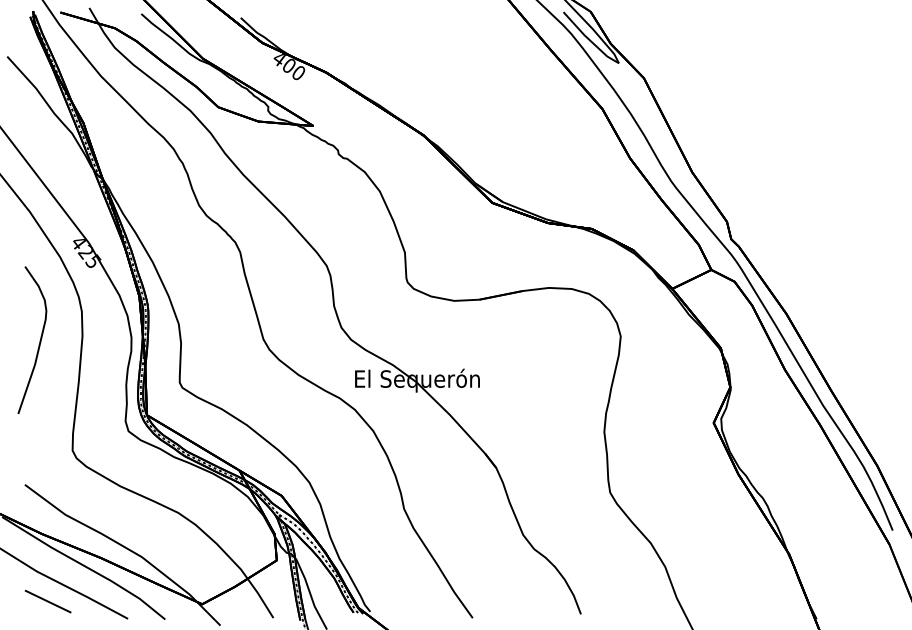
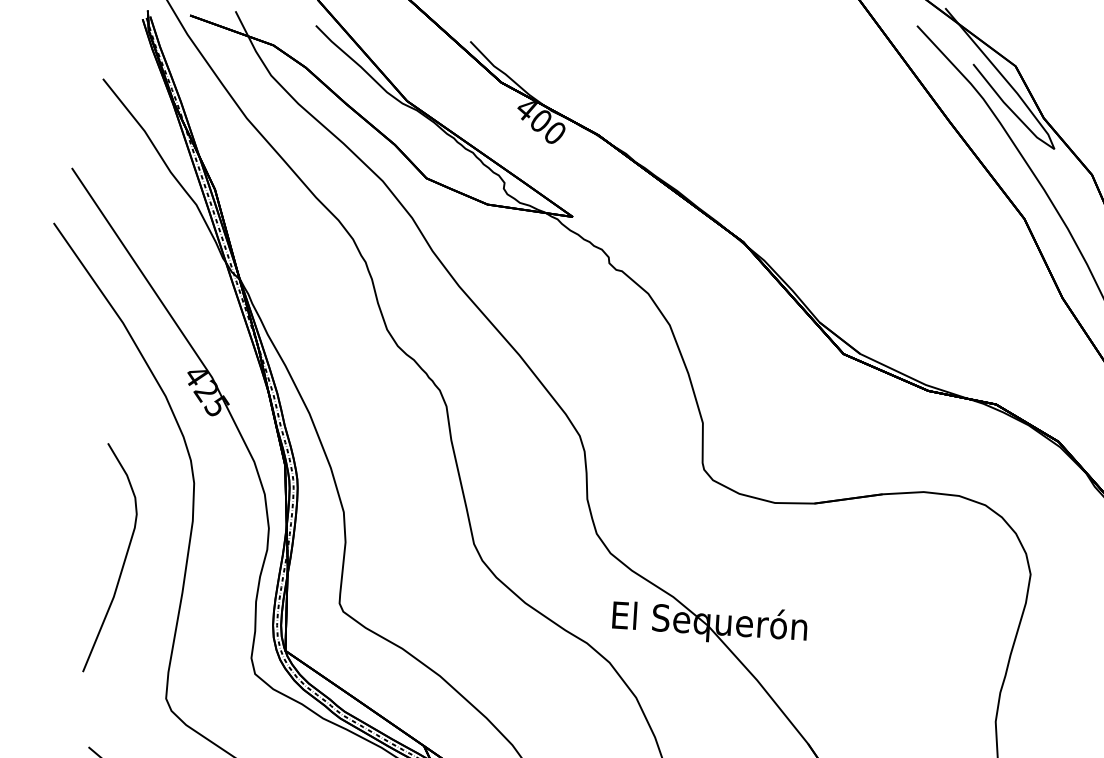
curve: (39, 340) -> (123, 559), moved

